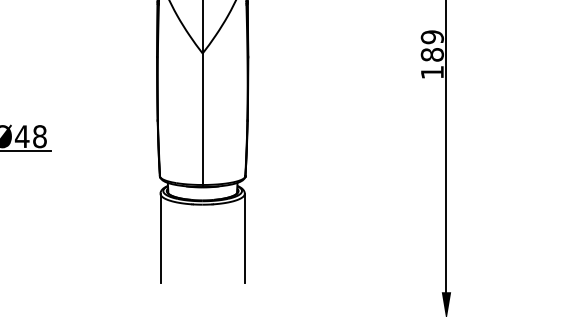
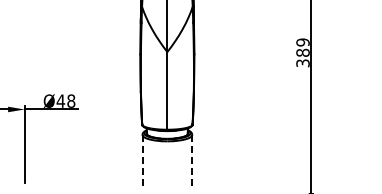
text: (431, 72) -> (302, 63), 189 -> 389
line: (160, 238) -> (142, 161), solid -> dashed
line: (245, 238) -> (192, 161), solid -> dashed

